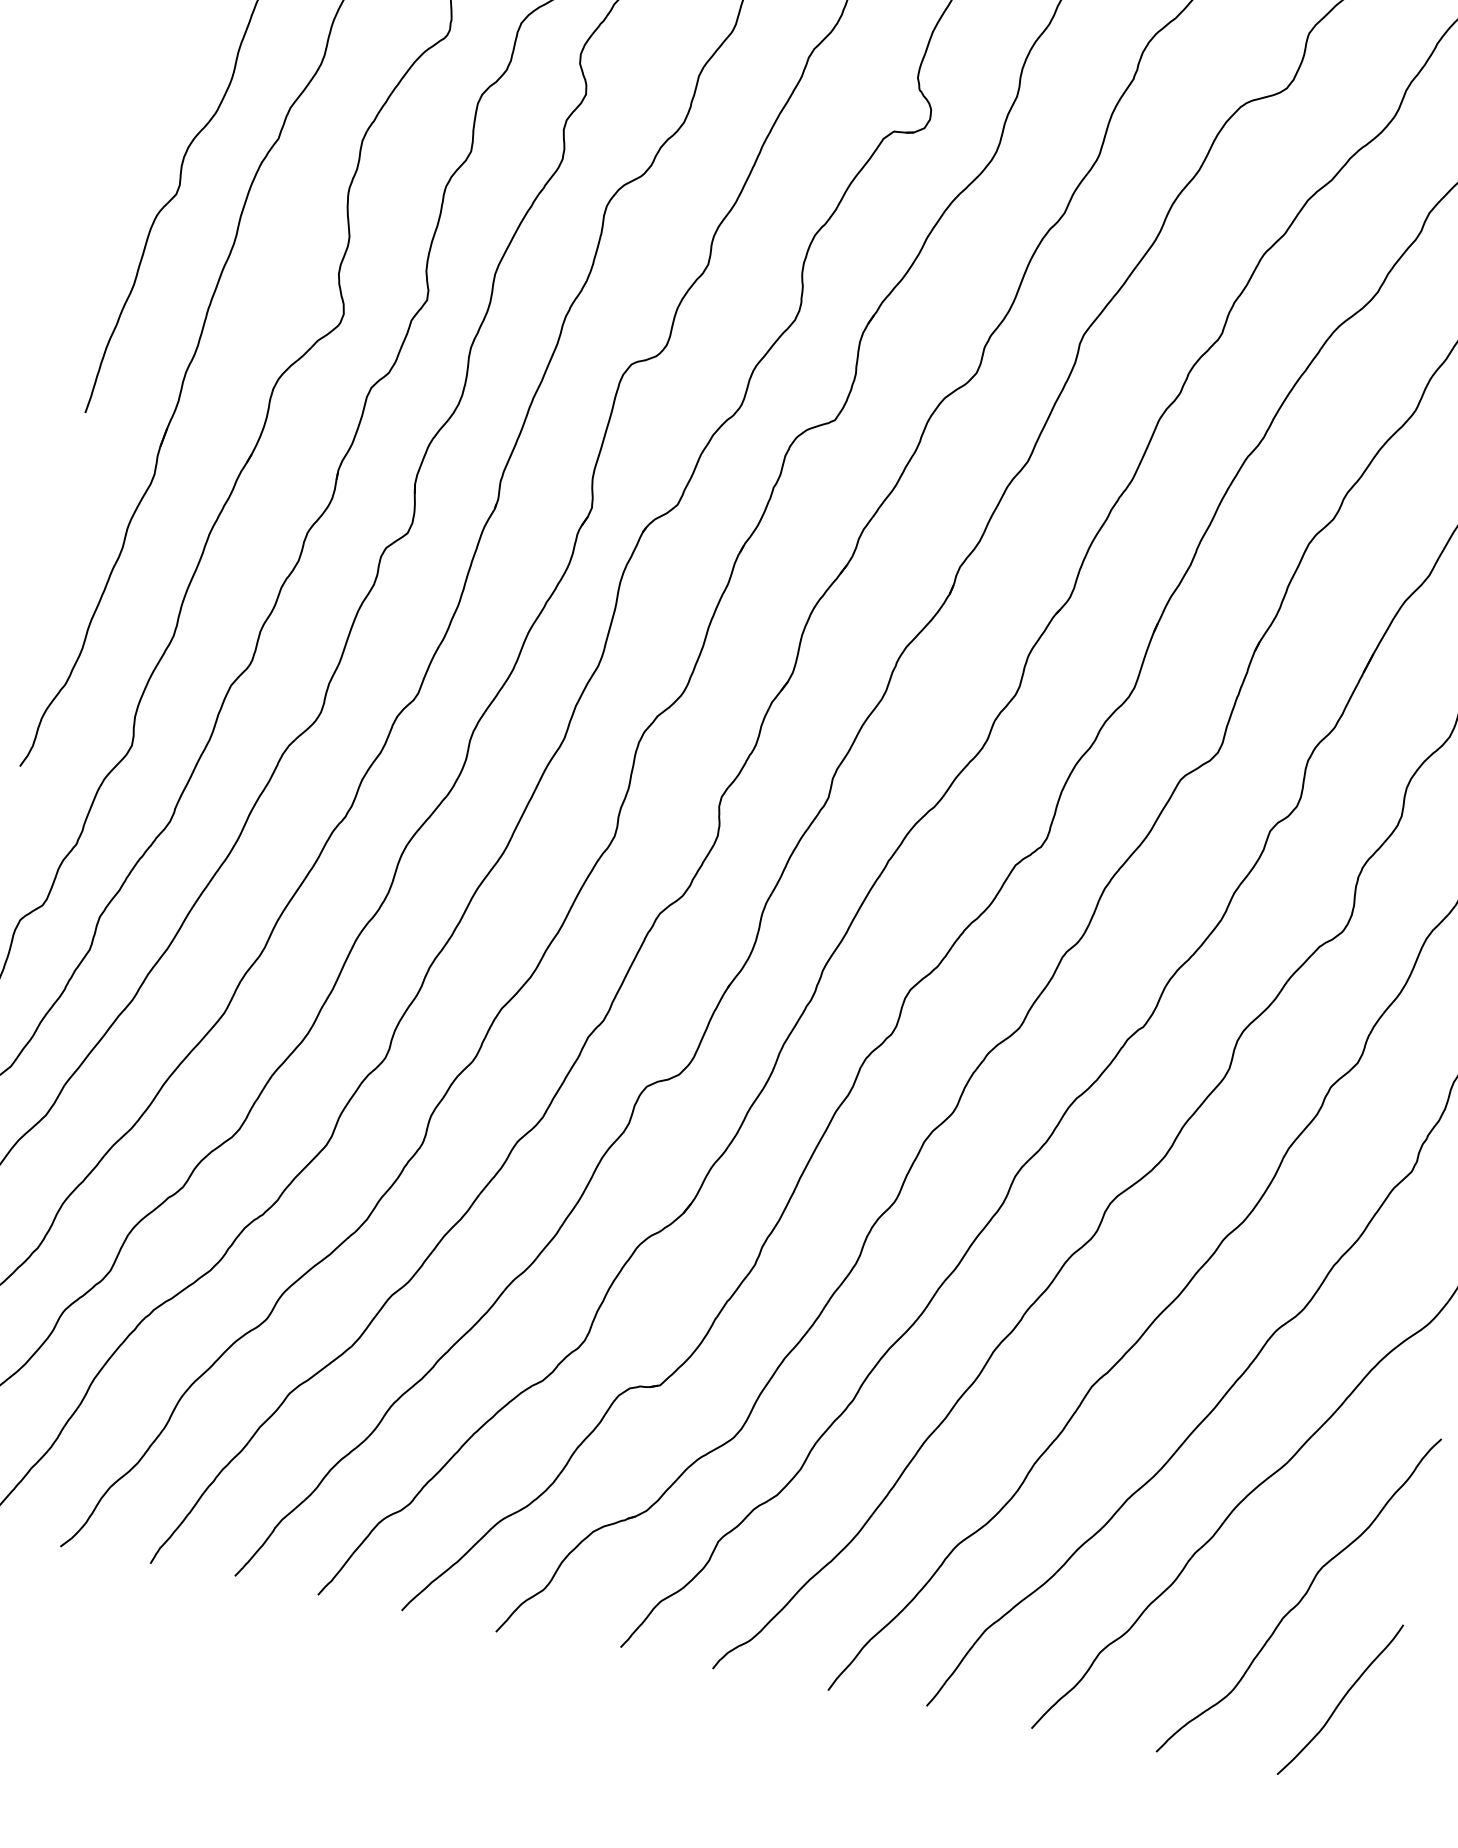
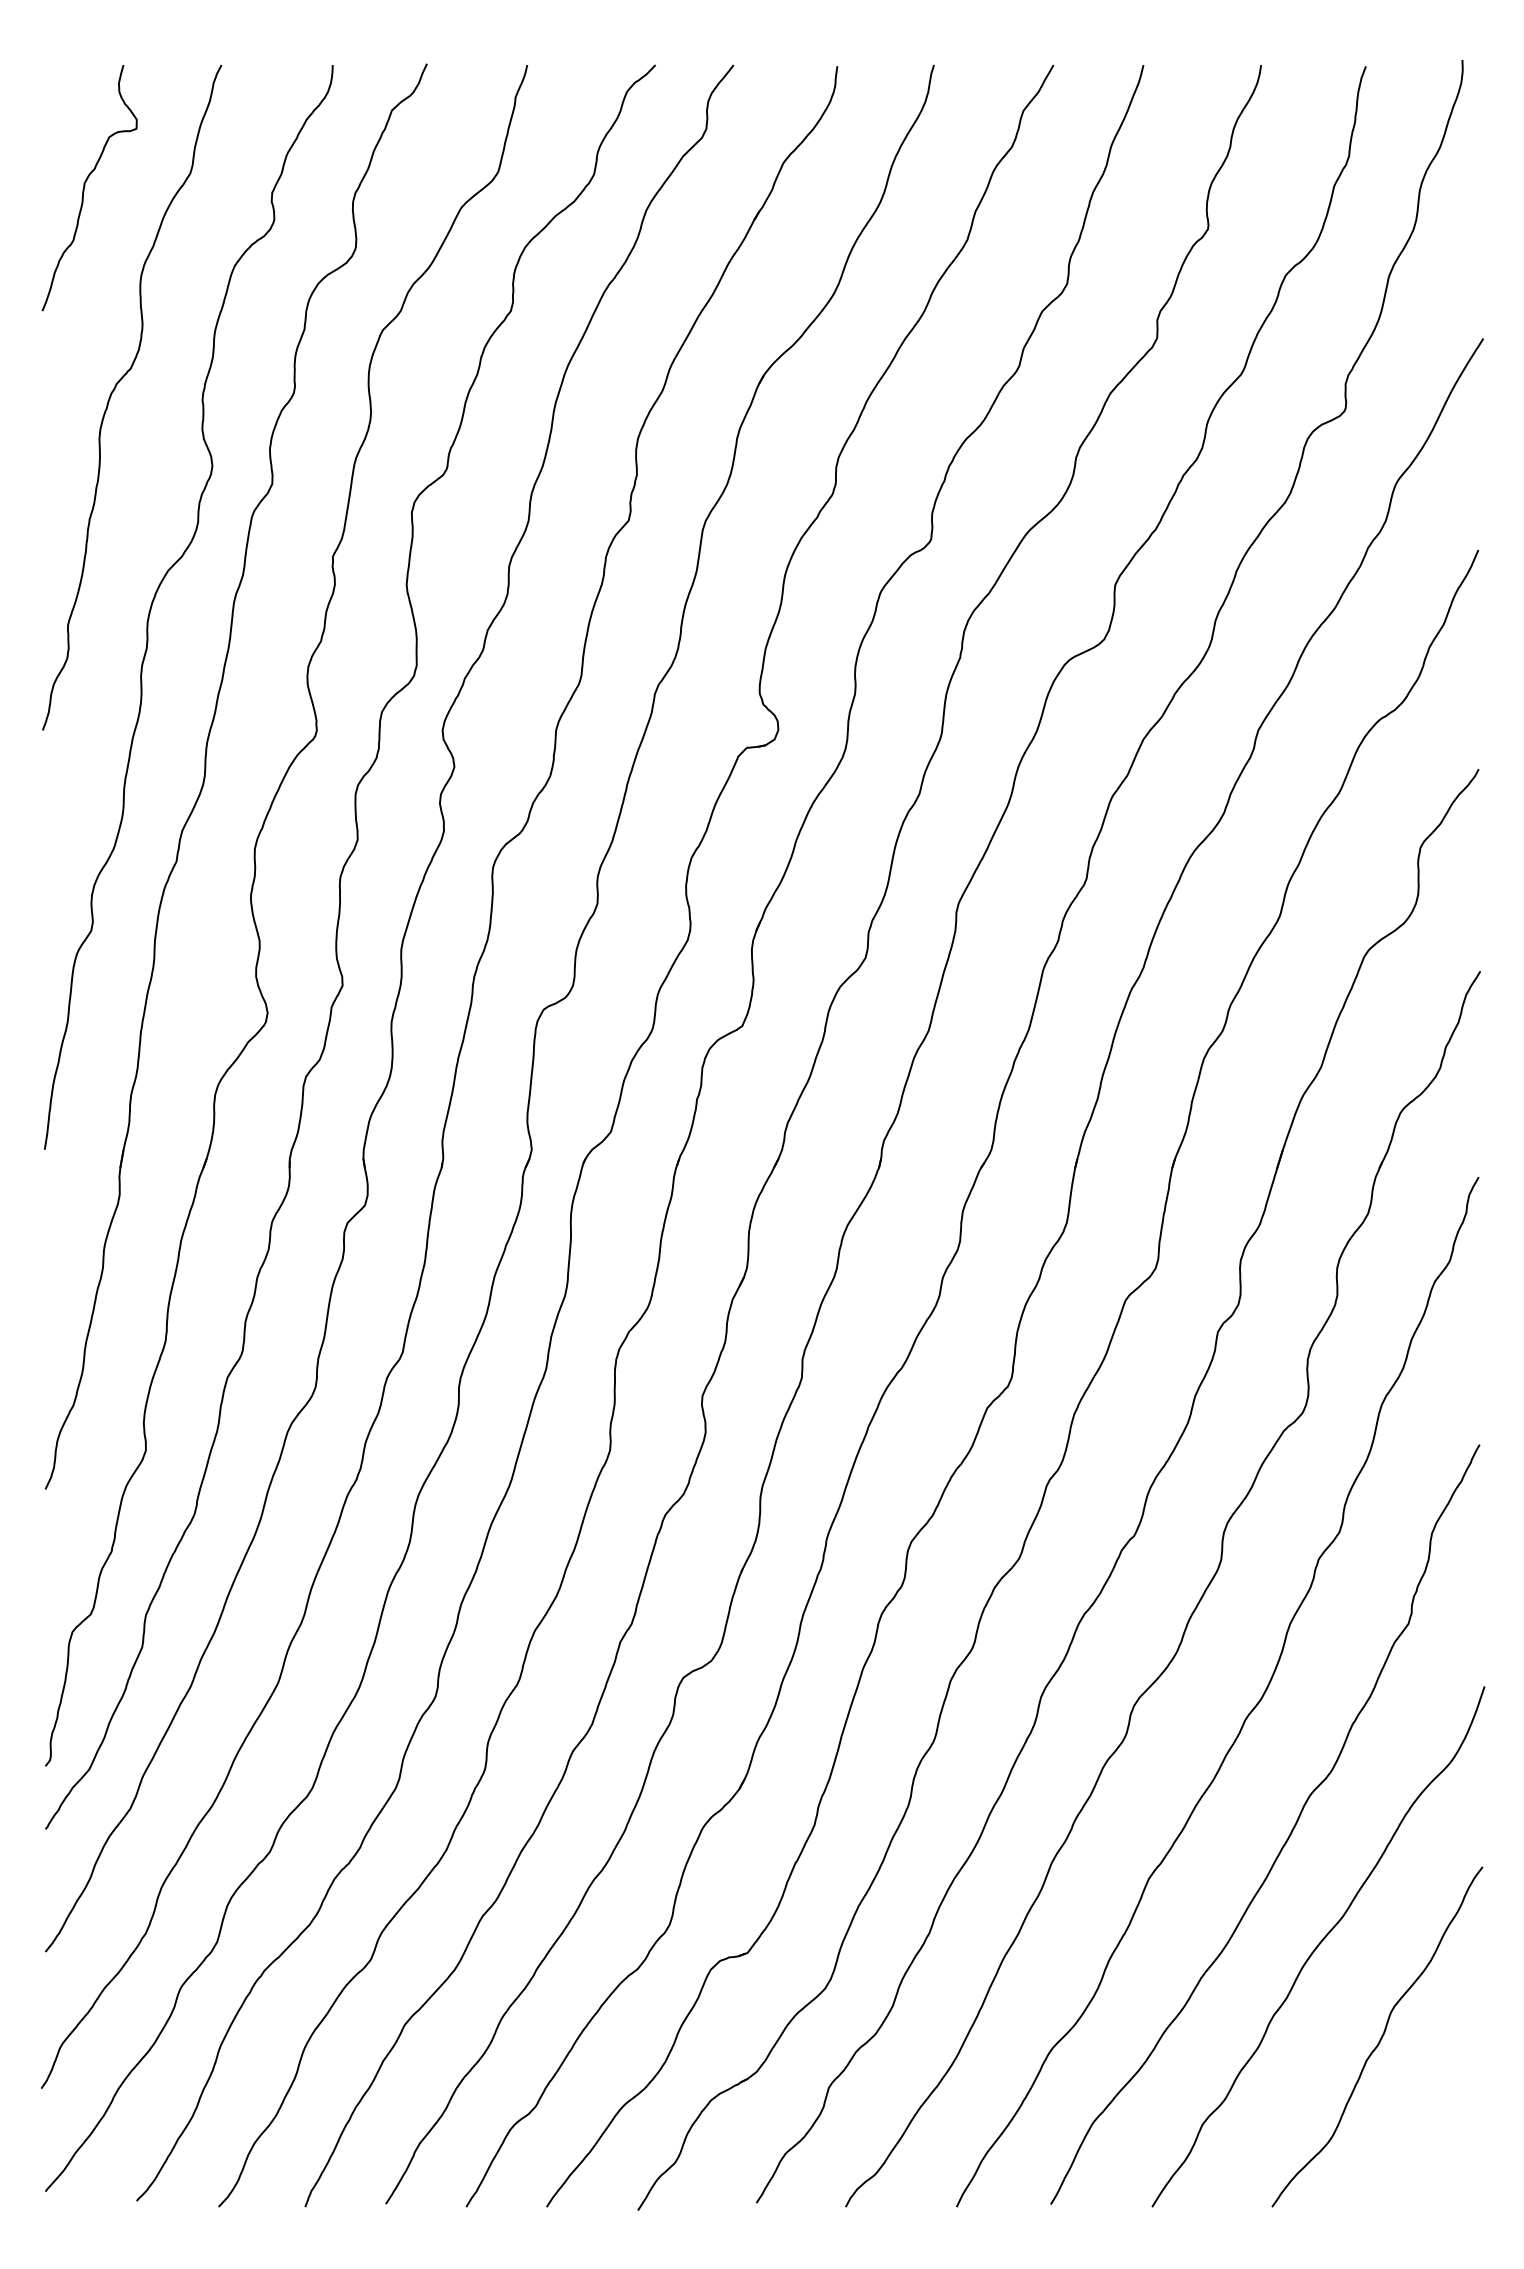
curve: (1340, 1699) -> (1434, 2126), removed

